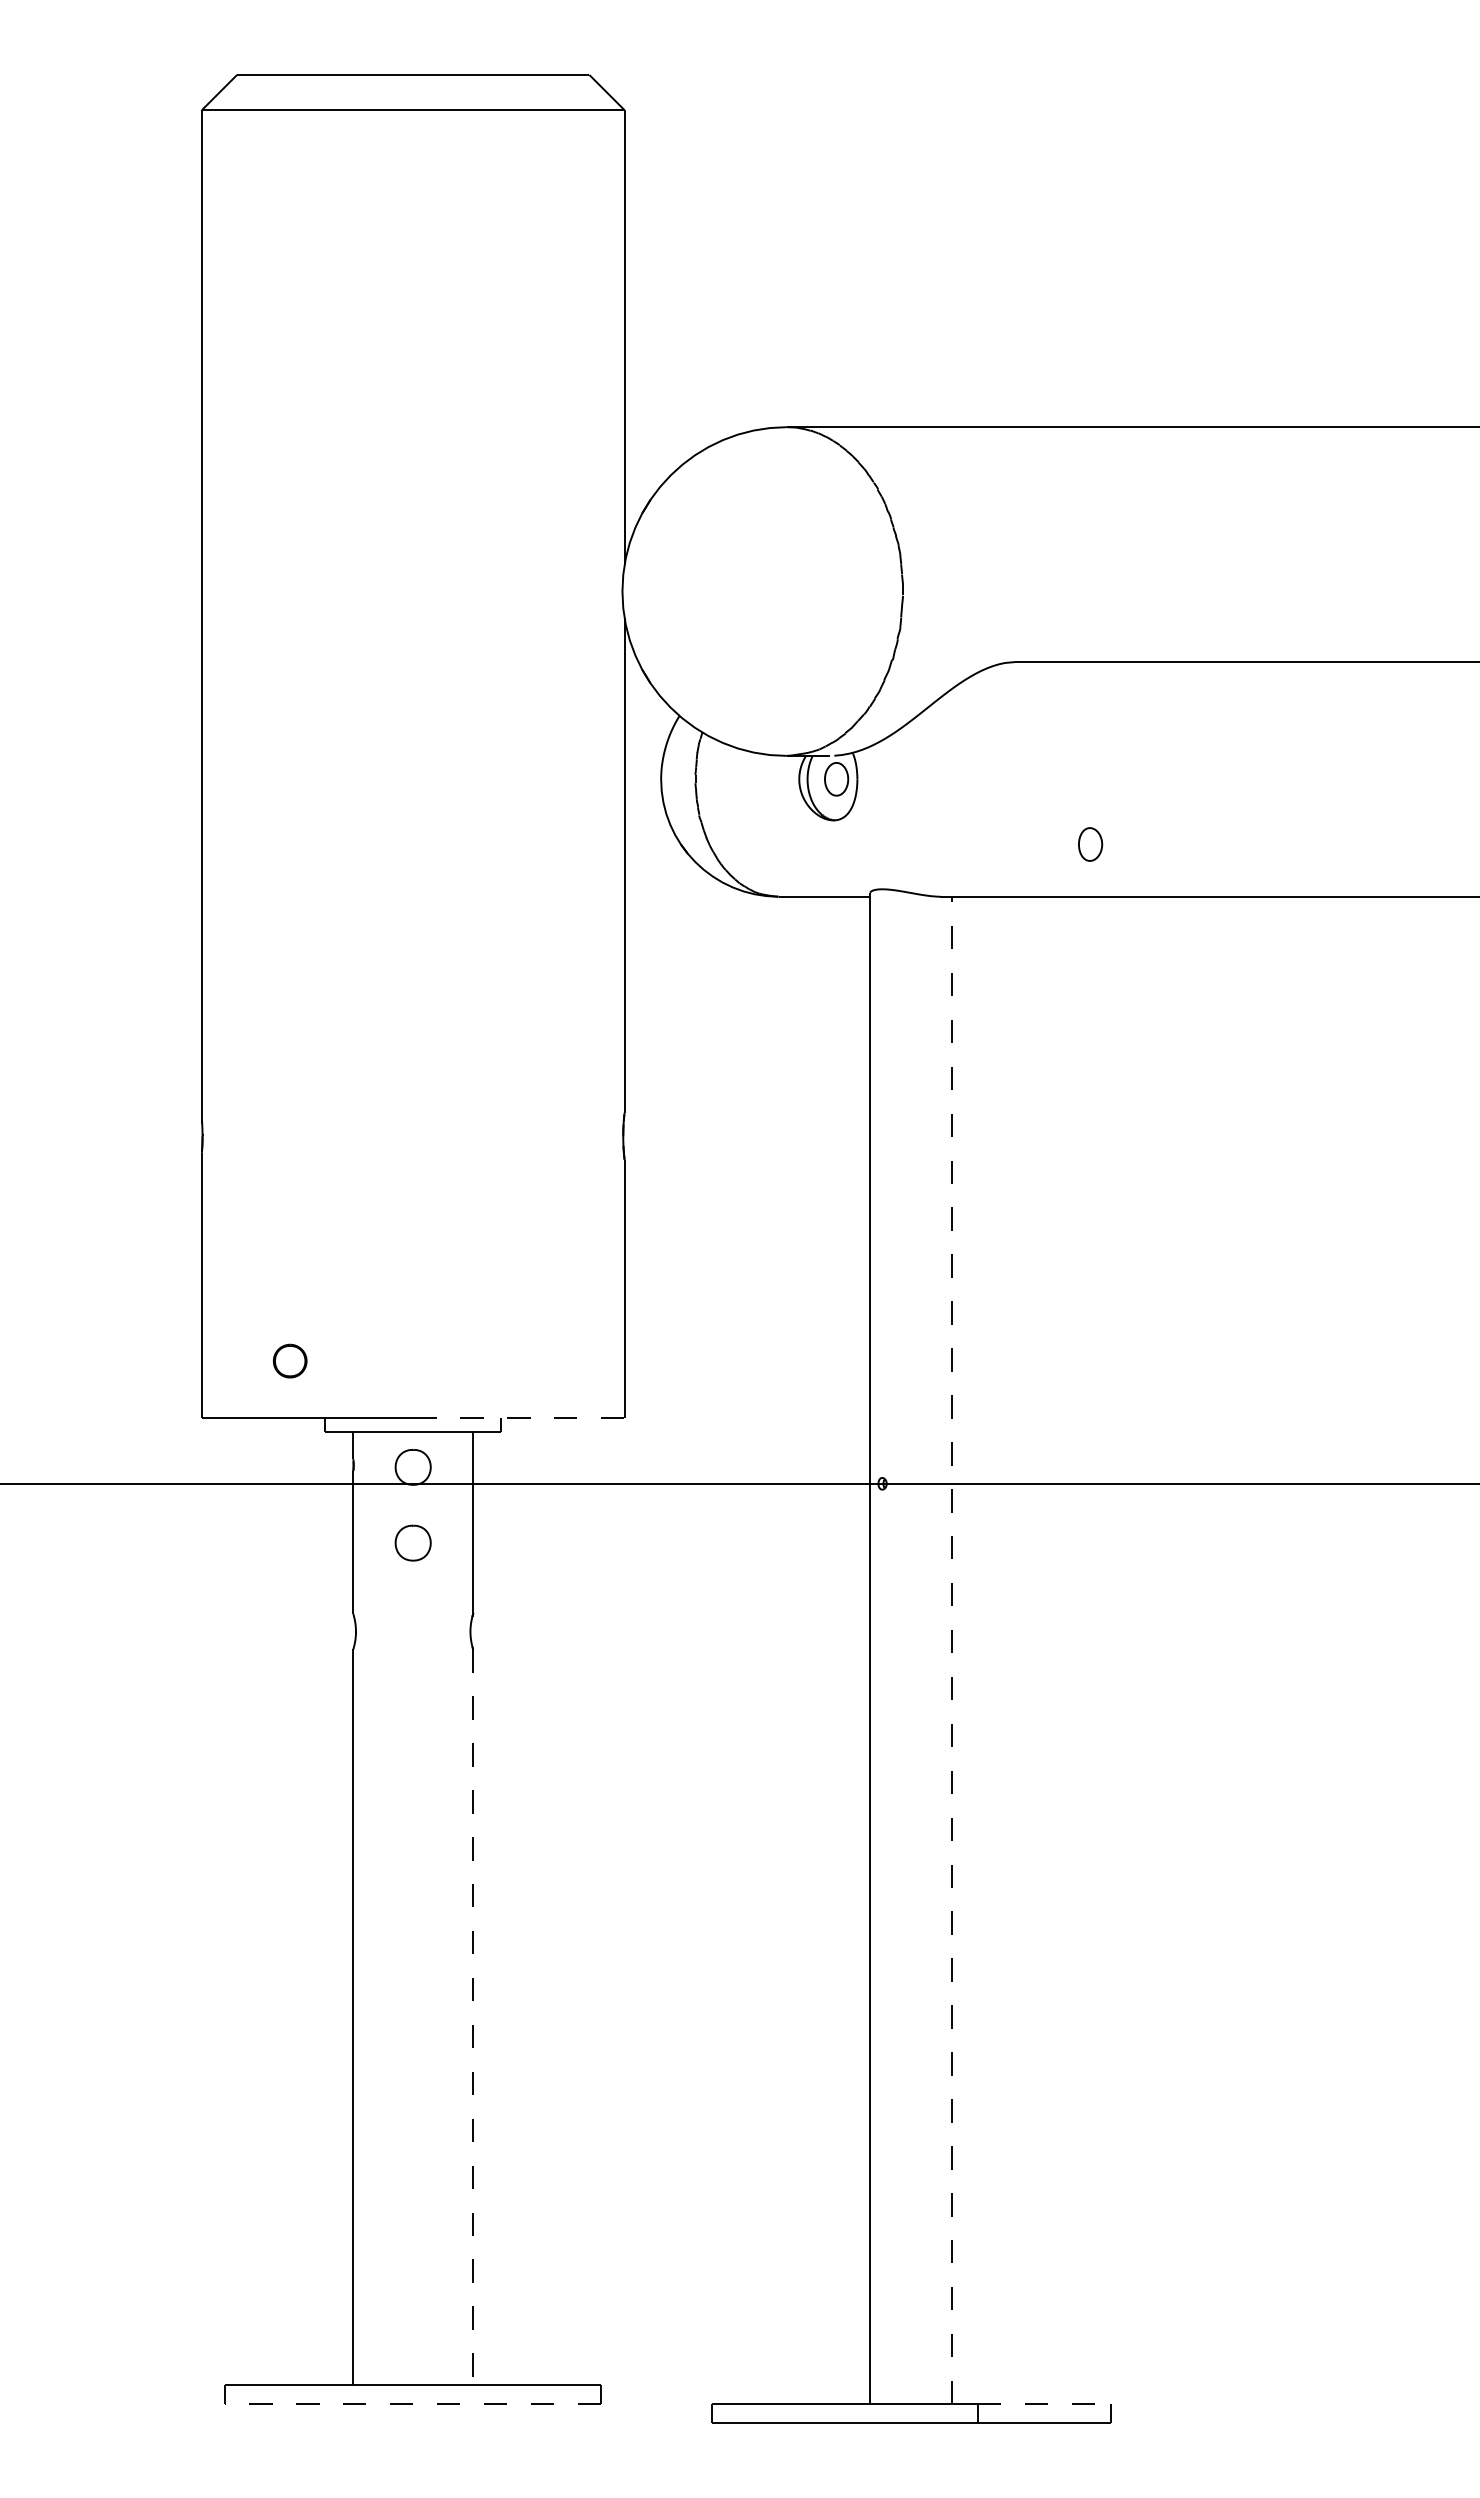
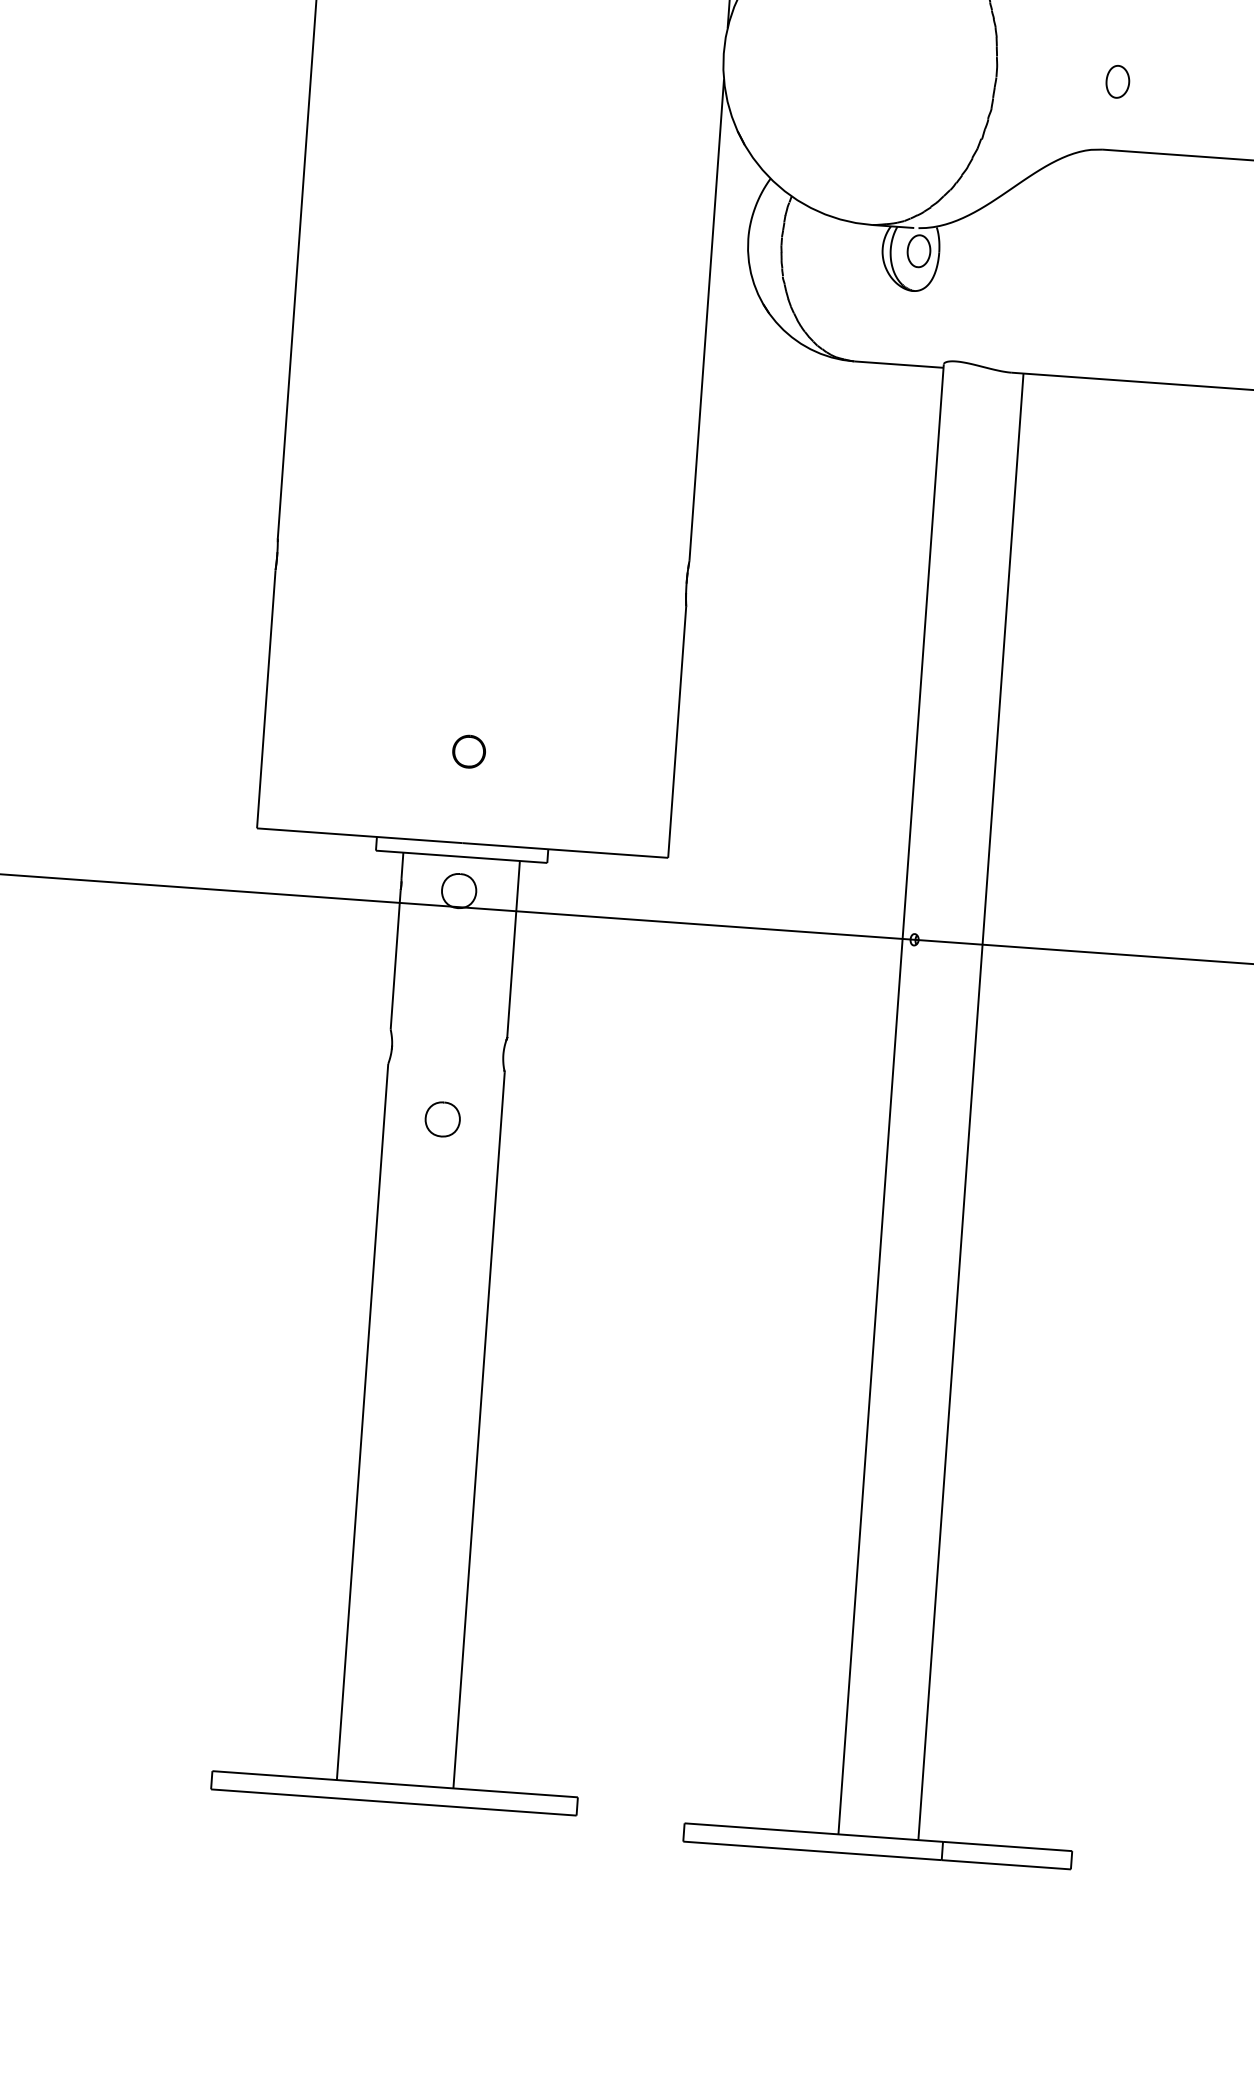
part: (1090, 844) -> (1117, 81), moved
part: (290, 1360) -> (469, 751), moved
line: (518, 1418) -> (564, 850), dashed -> solid
part: (412, 1542) -> (442, 1118), moved
line: (952, 1650) -> (971, 1106), dashed -> solid
line: (473, 2017) -> (479, 1430), dashed -> solid
line: (413, 2404) -> (394, 1802), dashed -> solid
line: (1044, 2404) -> (1007, 1846), dashed -> solid

